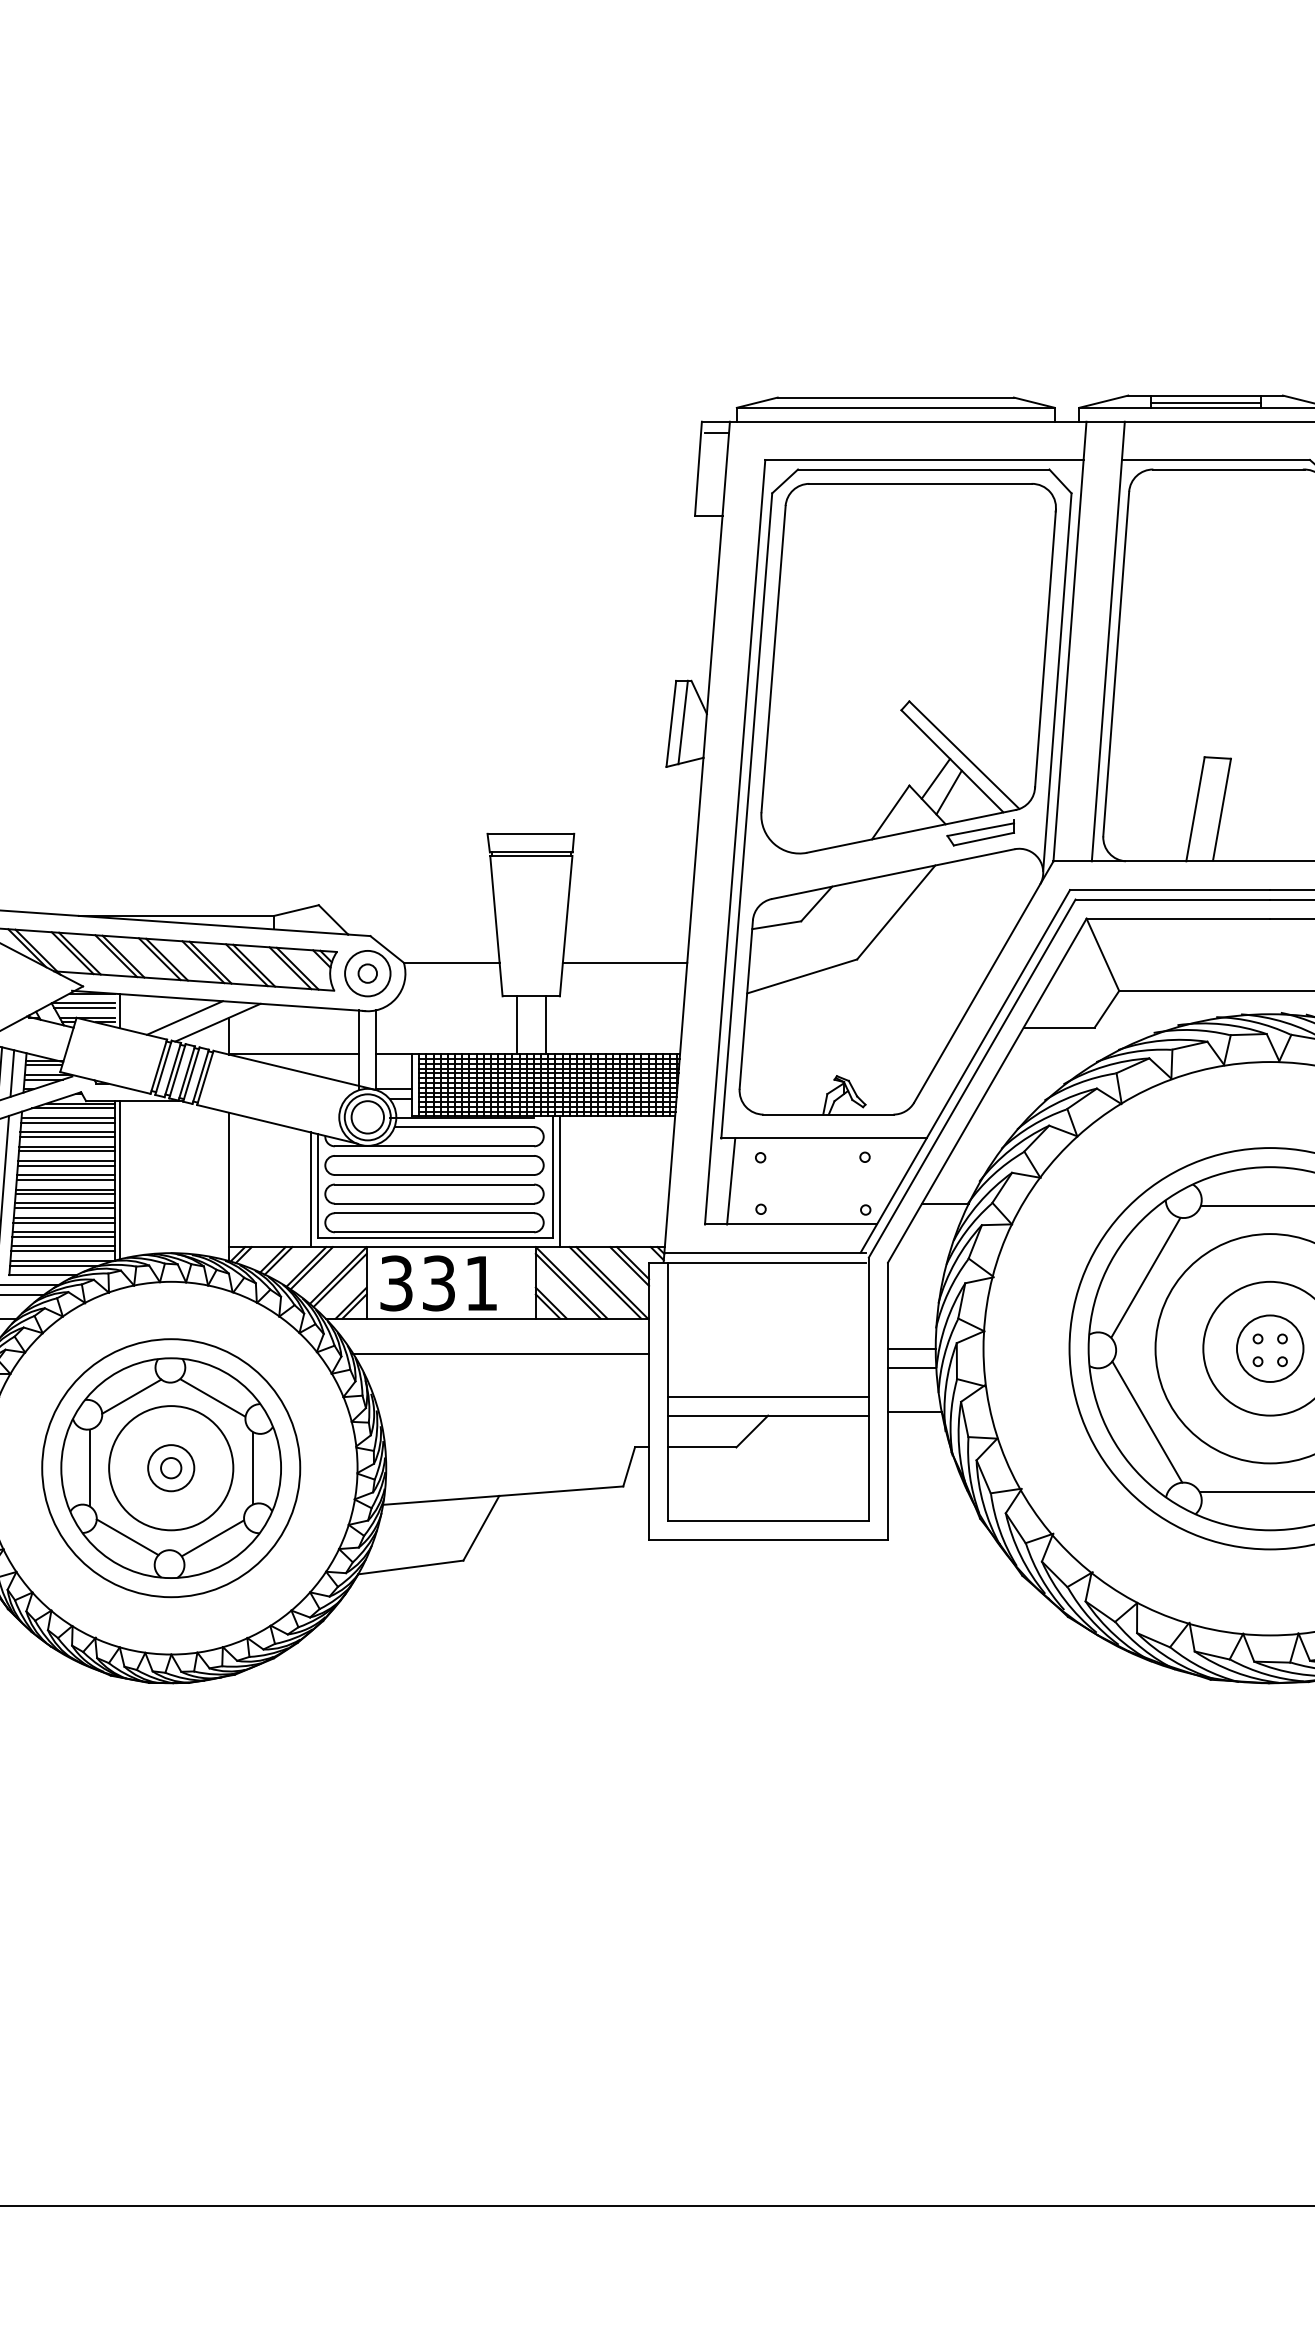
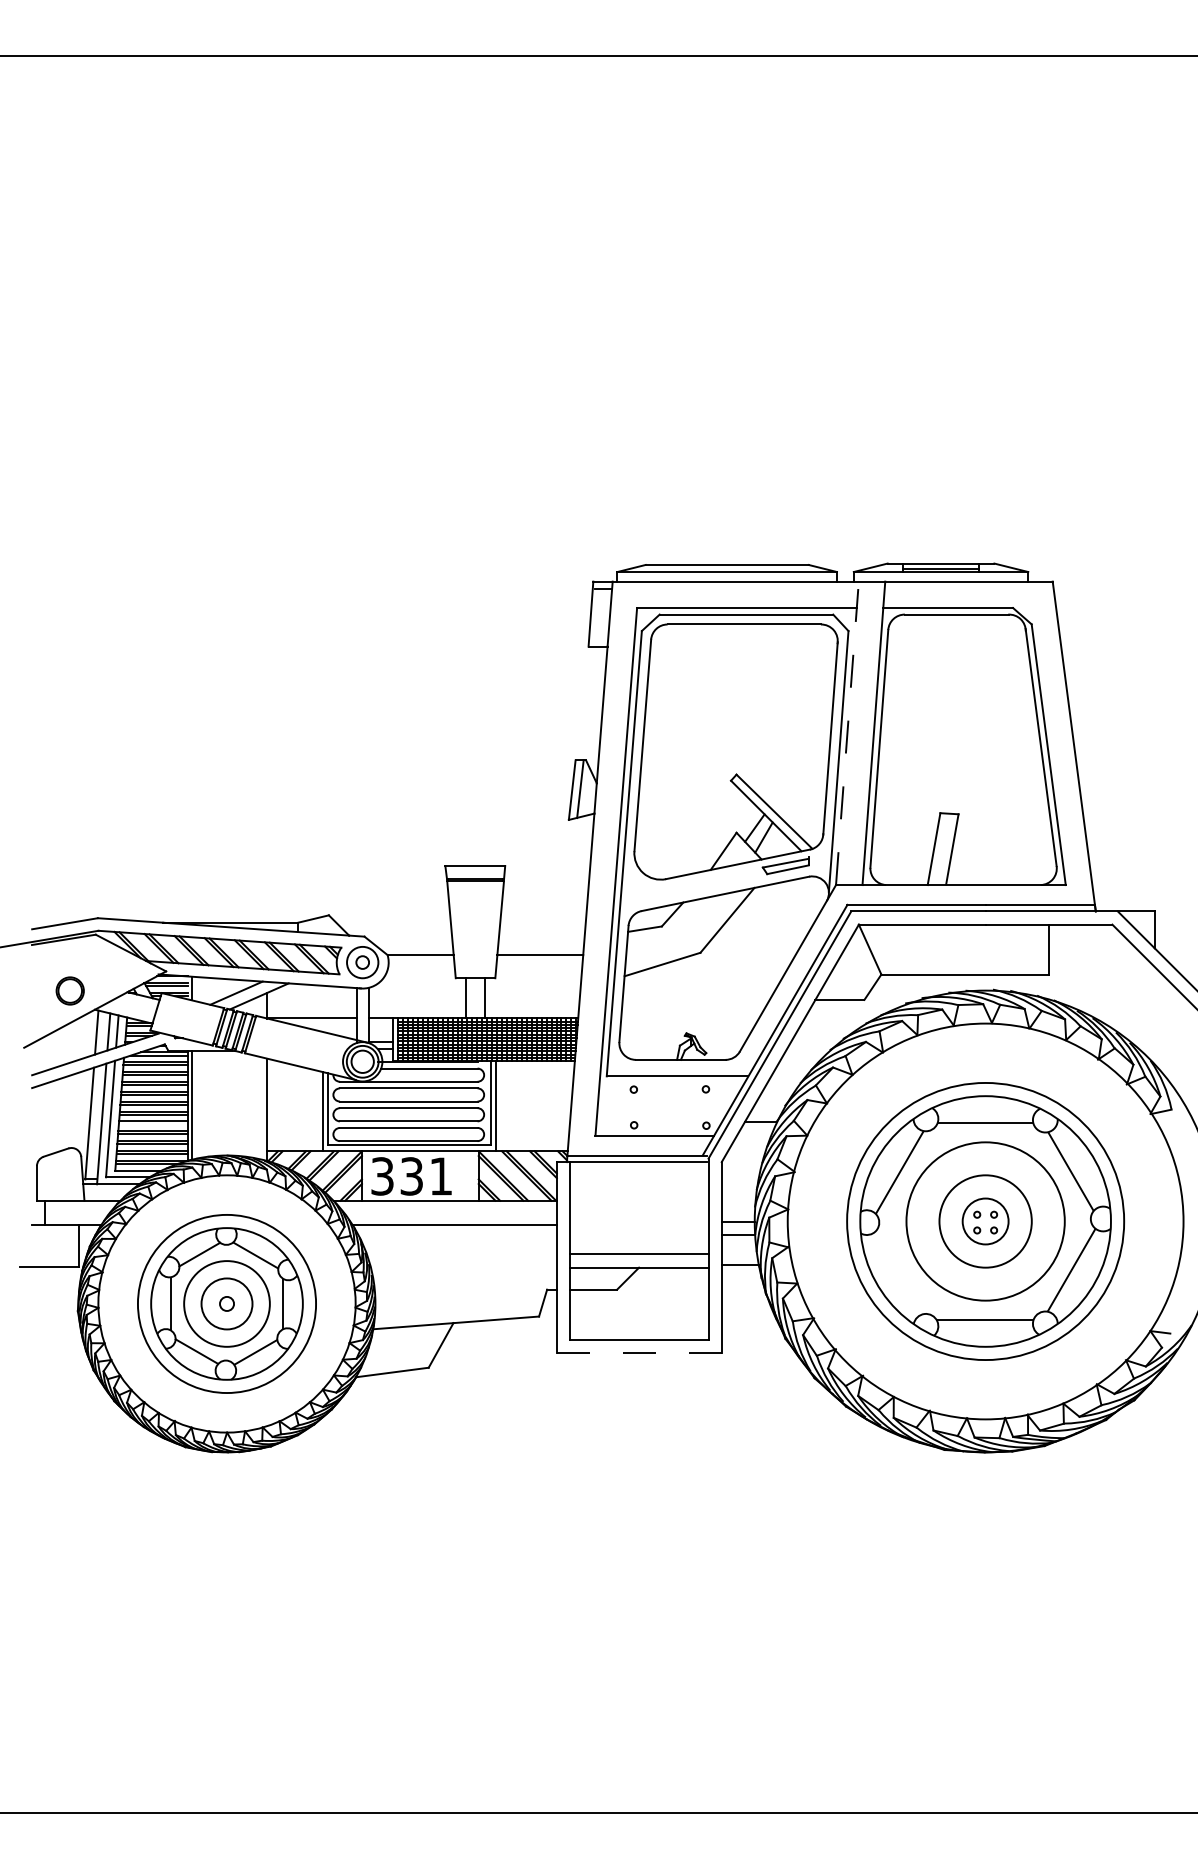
line: (1070, 640) -> (847, 732), solid -> dashed
line: (731, 1180) -> (613, 1105), removed
line: (63, 1208) -> (152, 1124), removed
line: (1146, 1421) -> (900, 1271), removed
circle: (170, 1467) -> (226, 1303), size x1.6
line: (768, 1539) -> (639, 1353), solid -> dashed

